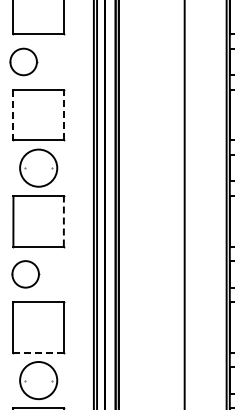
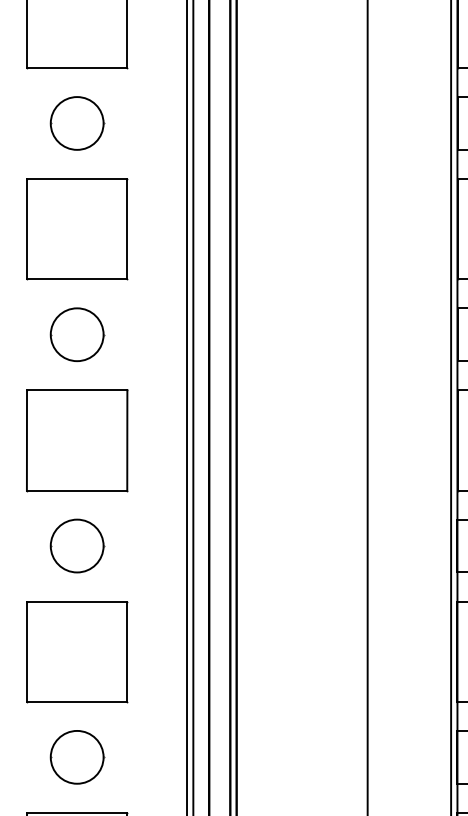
part: (23, 61) -> (76, 122), moved
line: (63, 114) -> (126, 227), dashed -> solid
line: (13, 115) -> (27, 229), dashed -> solid
circle: (38, 167) -> (76, 333), size x0.71
line: (63, 220) -> (126, 438), dashed -> solid
part: (25, 274) -> (76, 546), moved
line: (39, 352) -> (78, 701), dashed -> solid
circle: (38, 380) -> (76, 757), size x0.71

